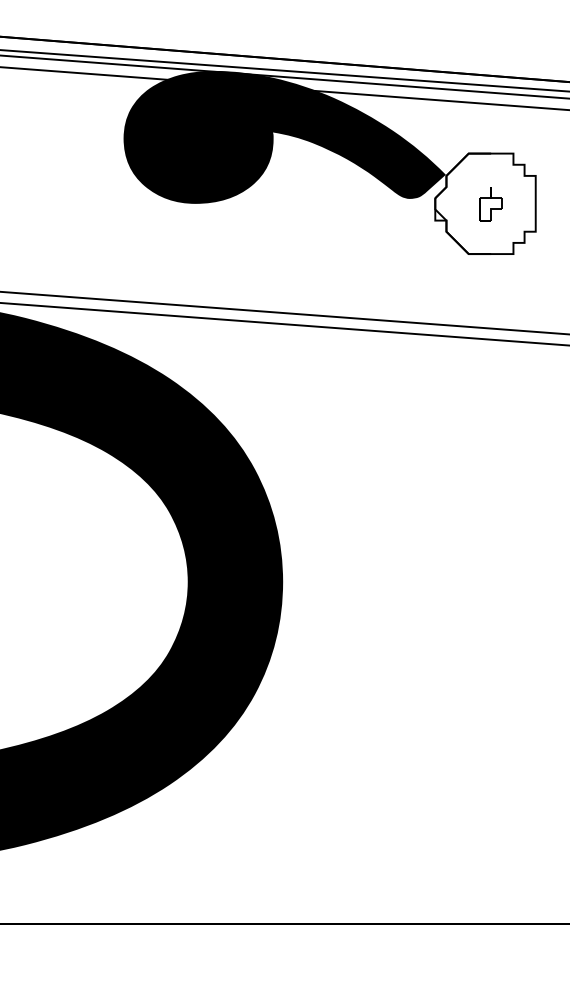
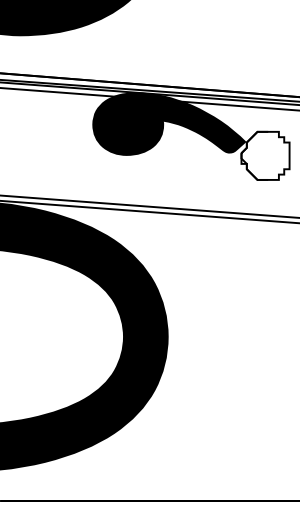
part: (491, 205) -> (268, 156), removed

